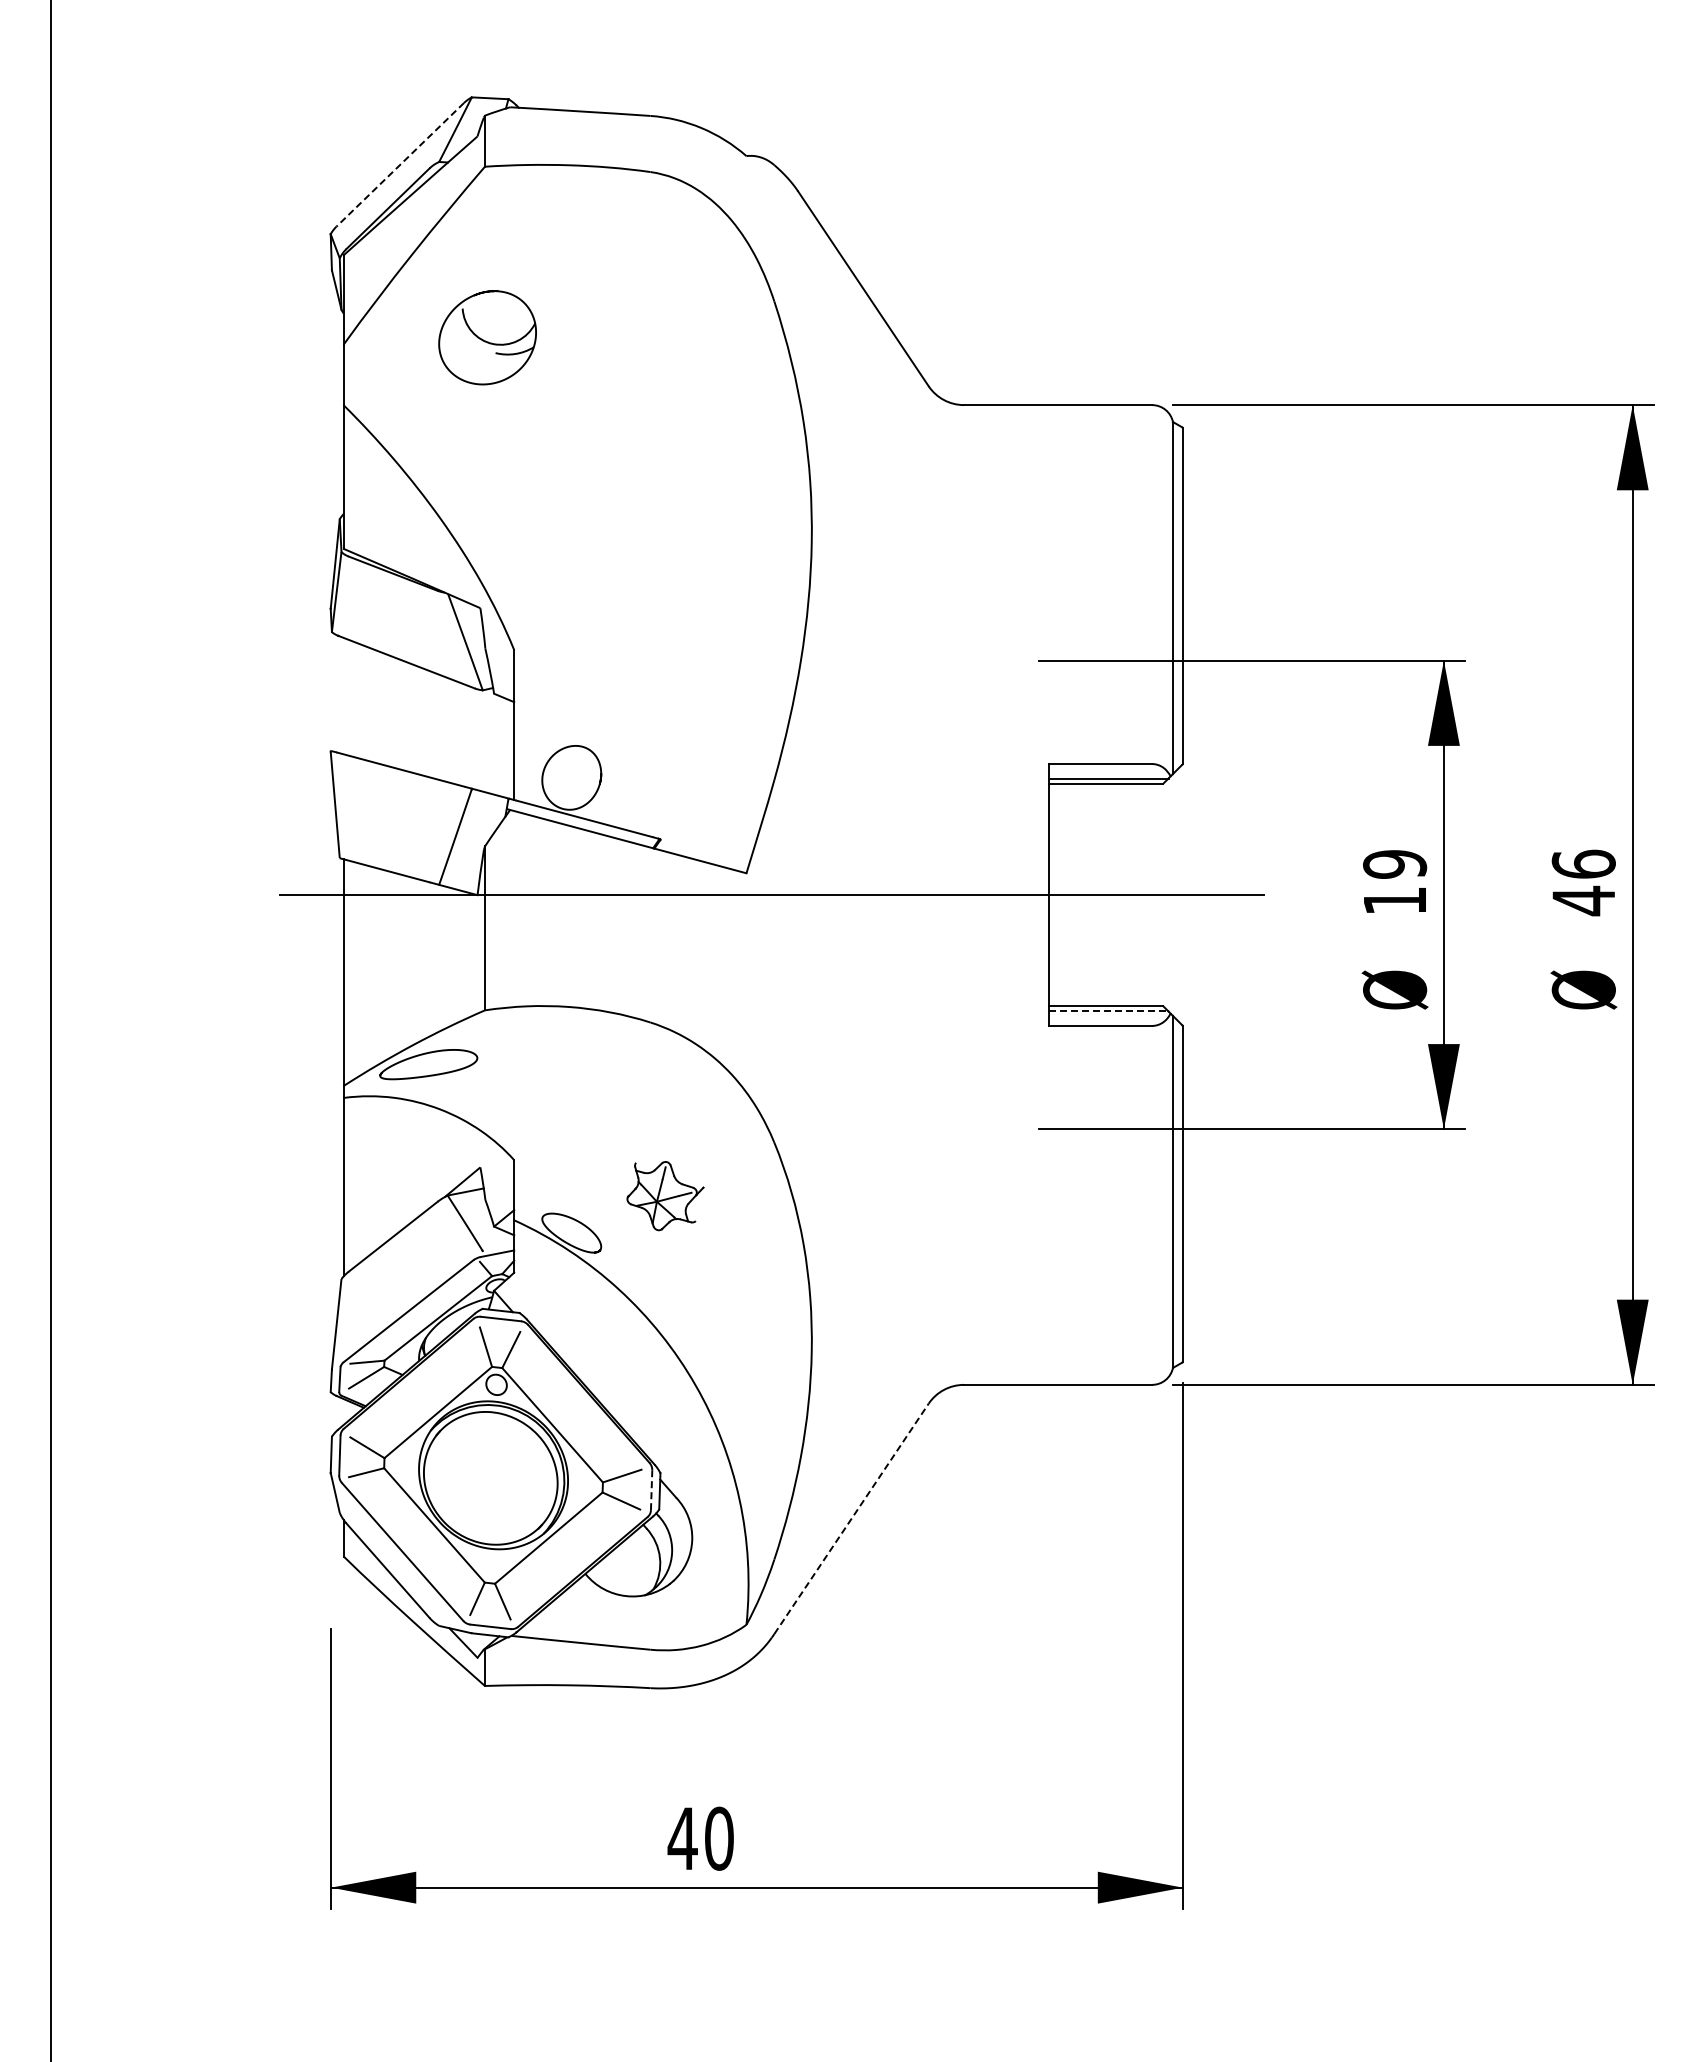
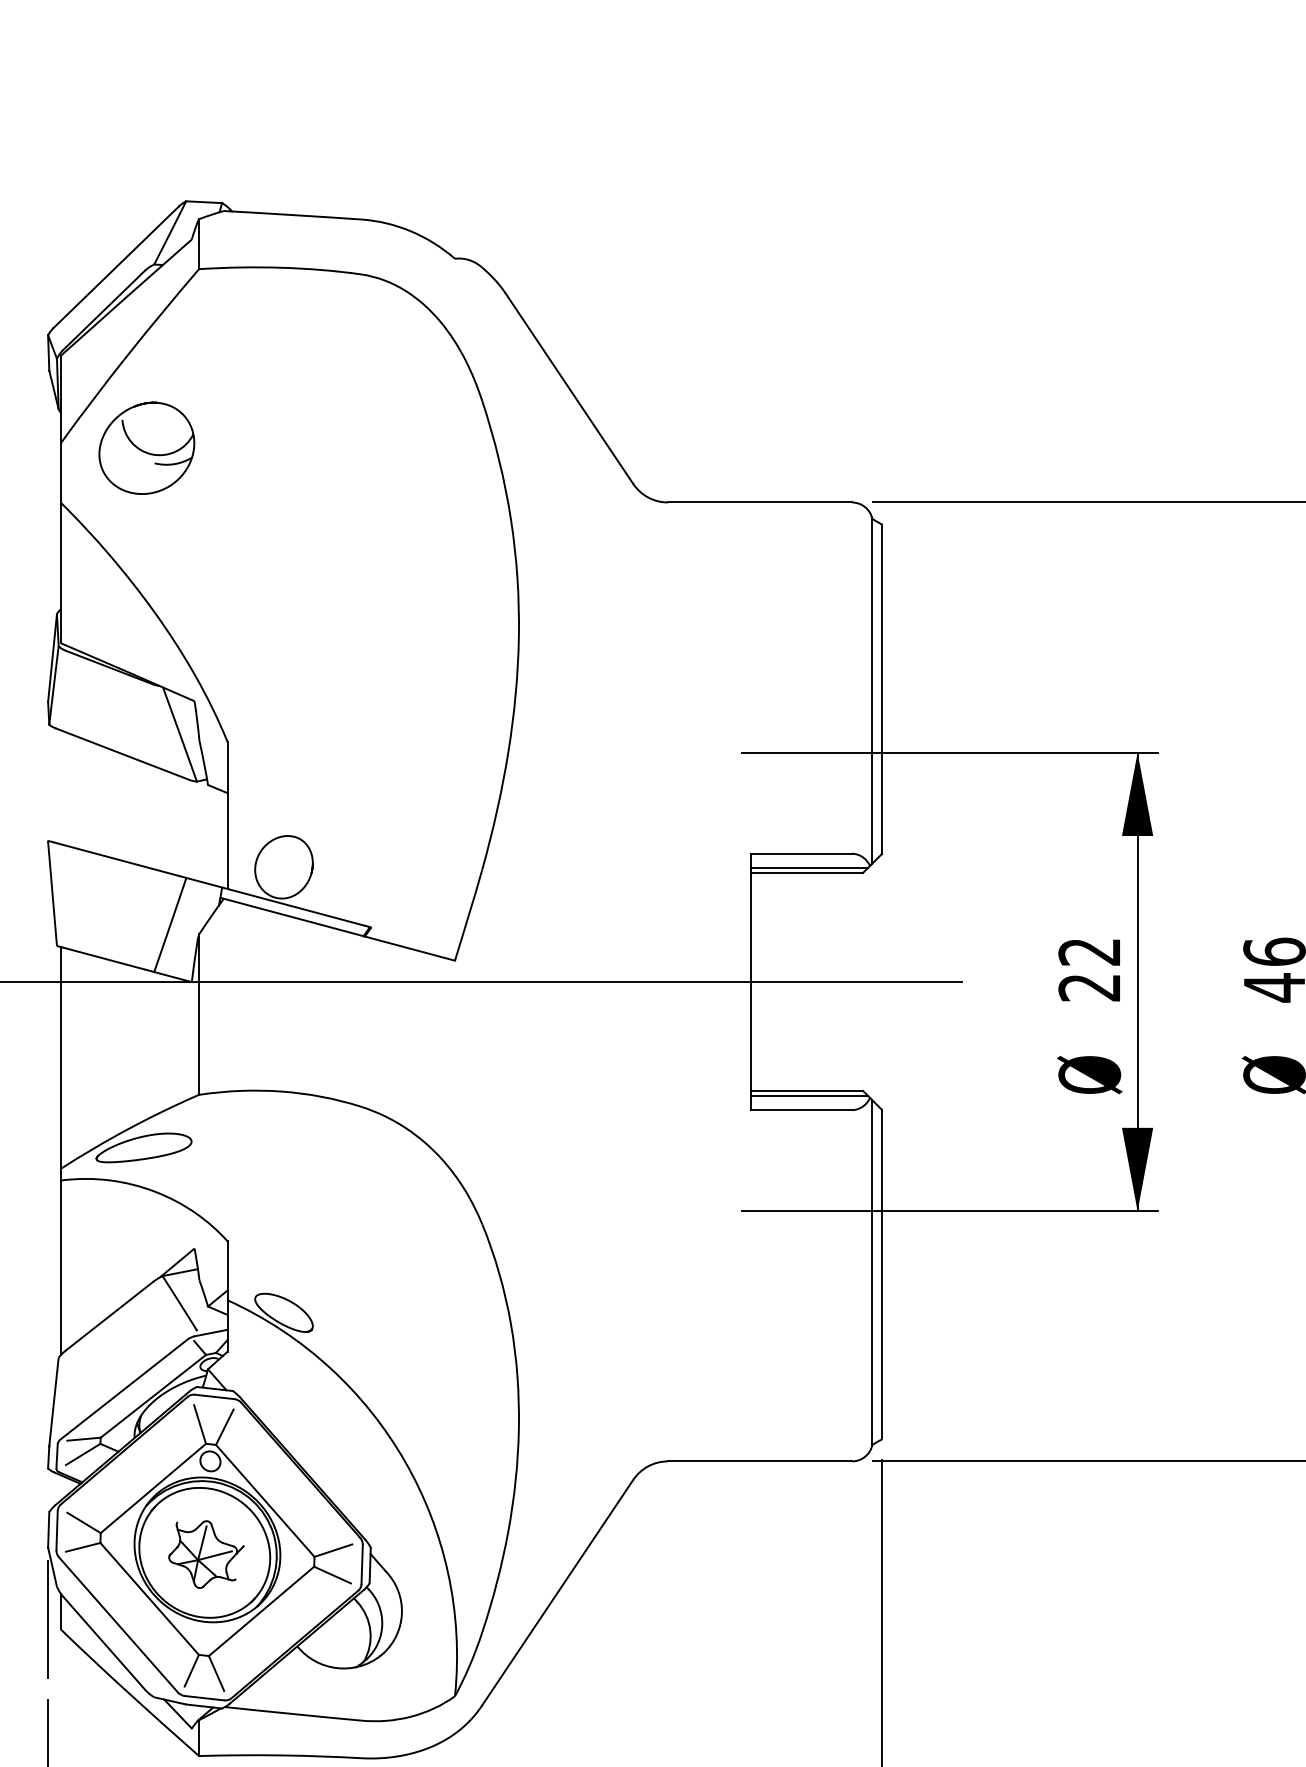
line: (400, 164) -> (116, 267), dashed -> solid
part: (487, 337) -> (146, 448), moved
text: (1395, 882) -> (1090, 969), 19 -> 22
line: (1108, 1011) -> (809, 1095), dashed -> solid
part: (665, 1196) -> (206, 1554), moved
line: (651, 1490) -> (362, 1564), dashed -> solid
line: (851, 1518) -> (557, 1592), dashed -> solid
line: (331, 1546) -> (48, 1619), added

